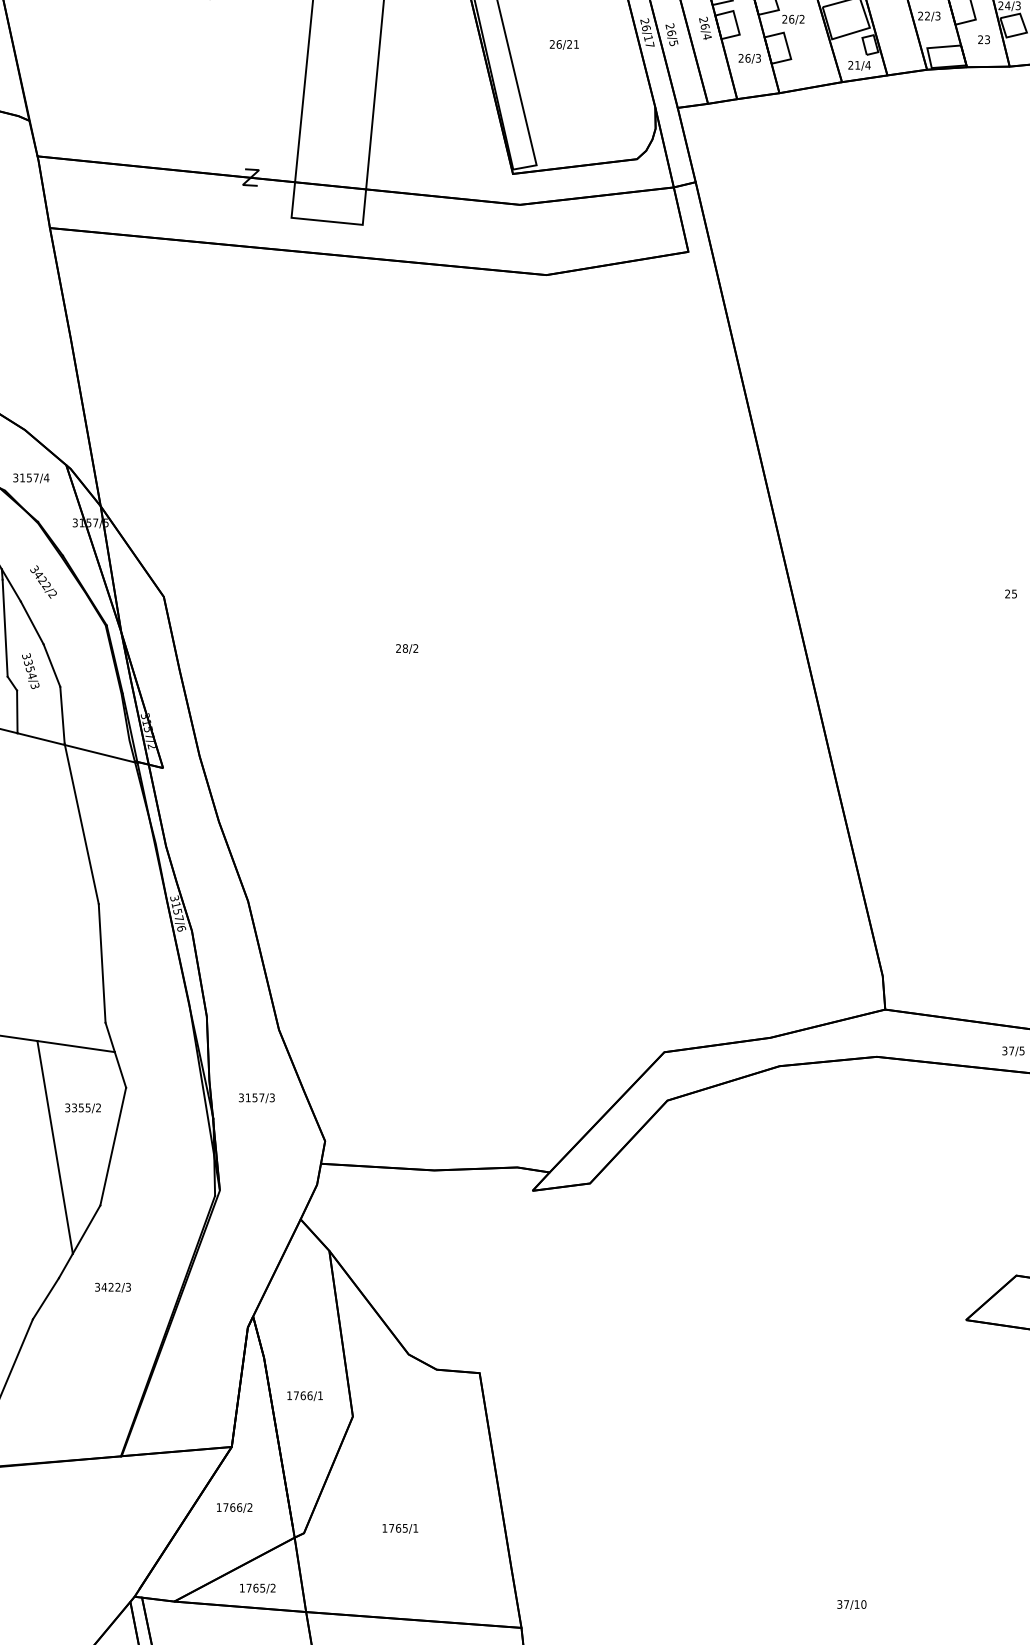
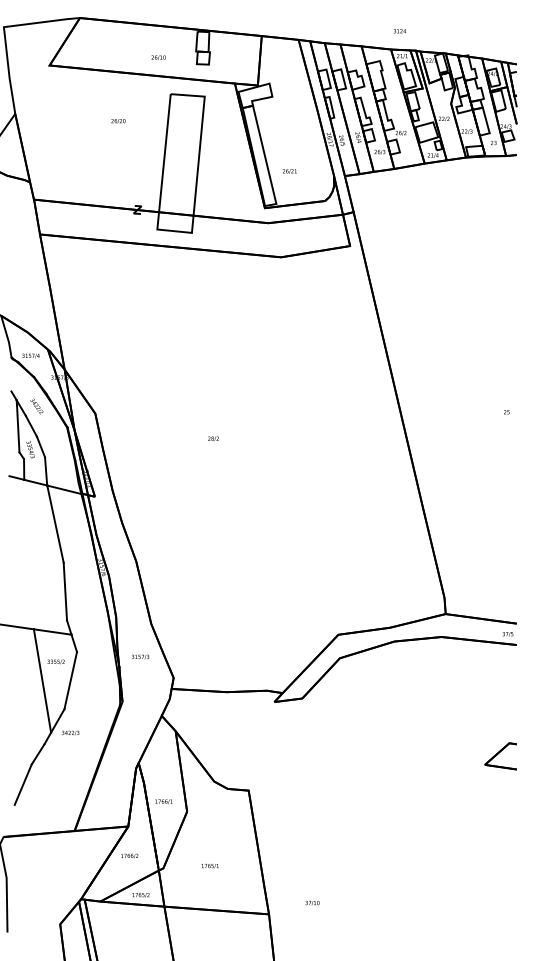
text: (563, 44) -> (289, 171), moved
text: (112, 1286) -> (70, 732), moved
text: (851, 1603) -> (312, 902), moved

